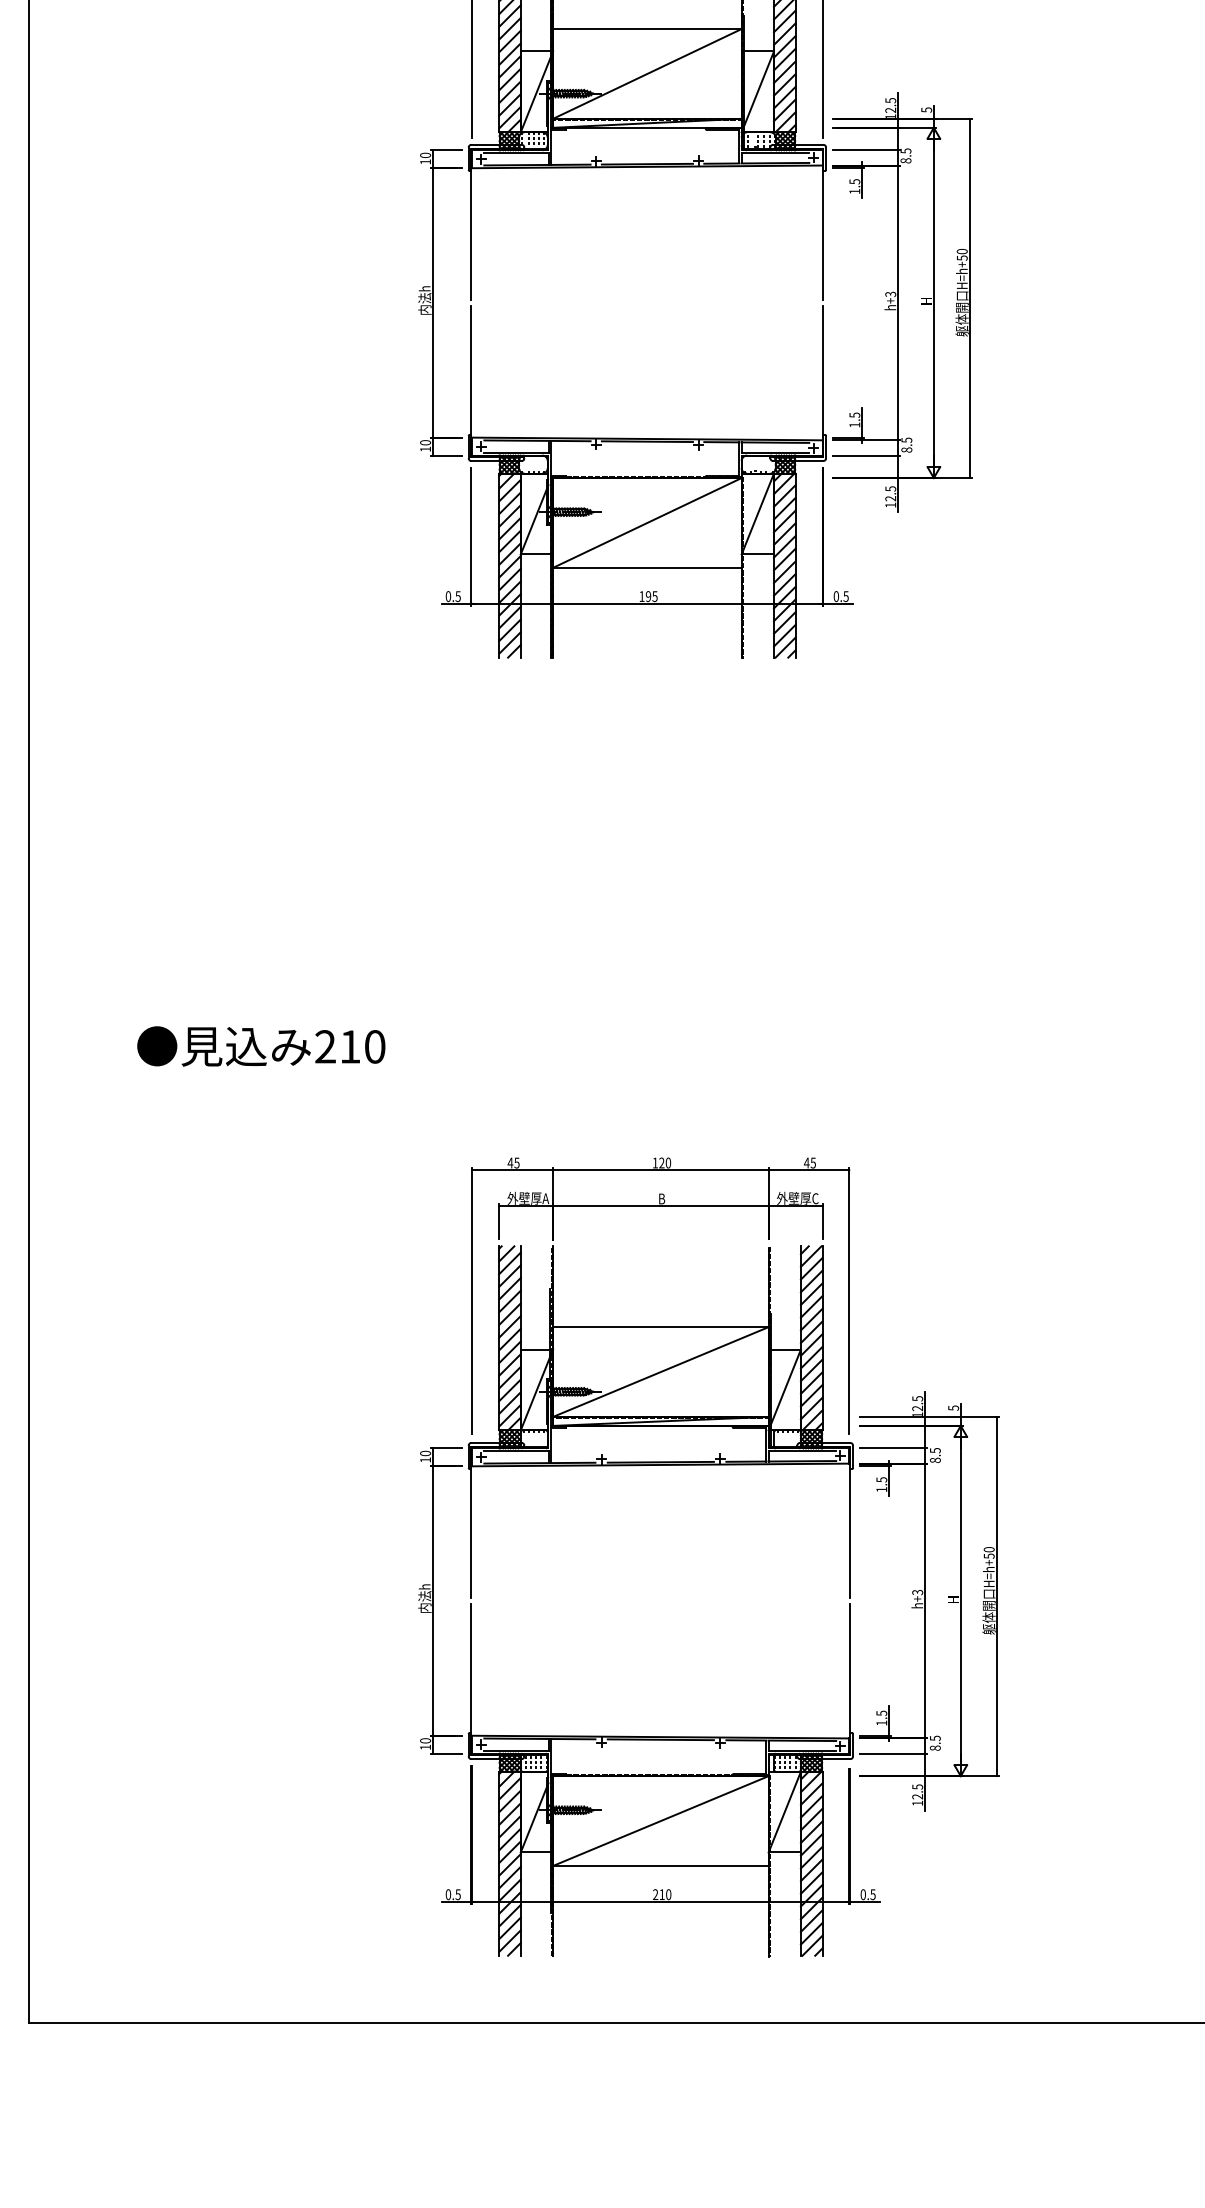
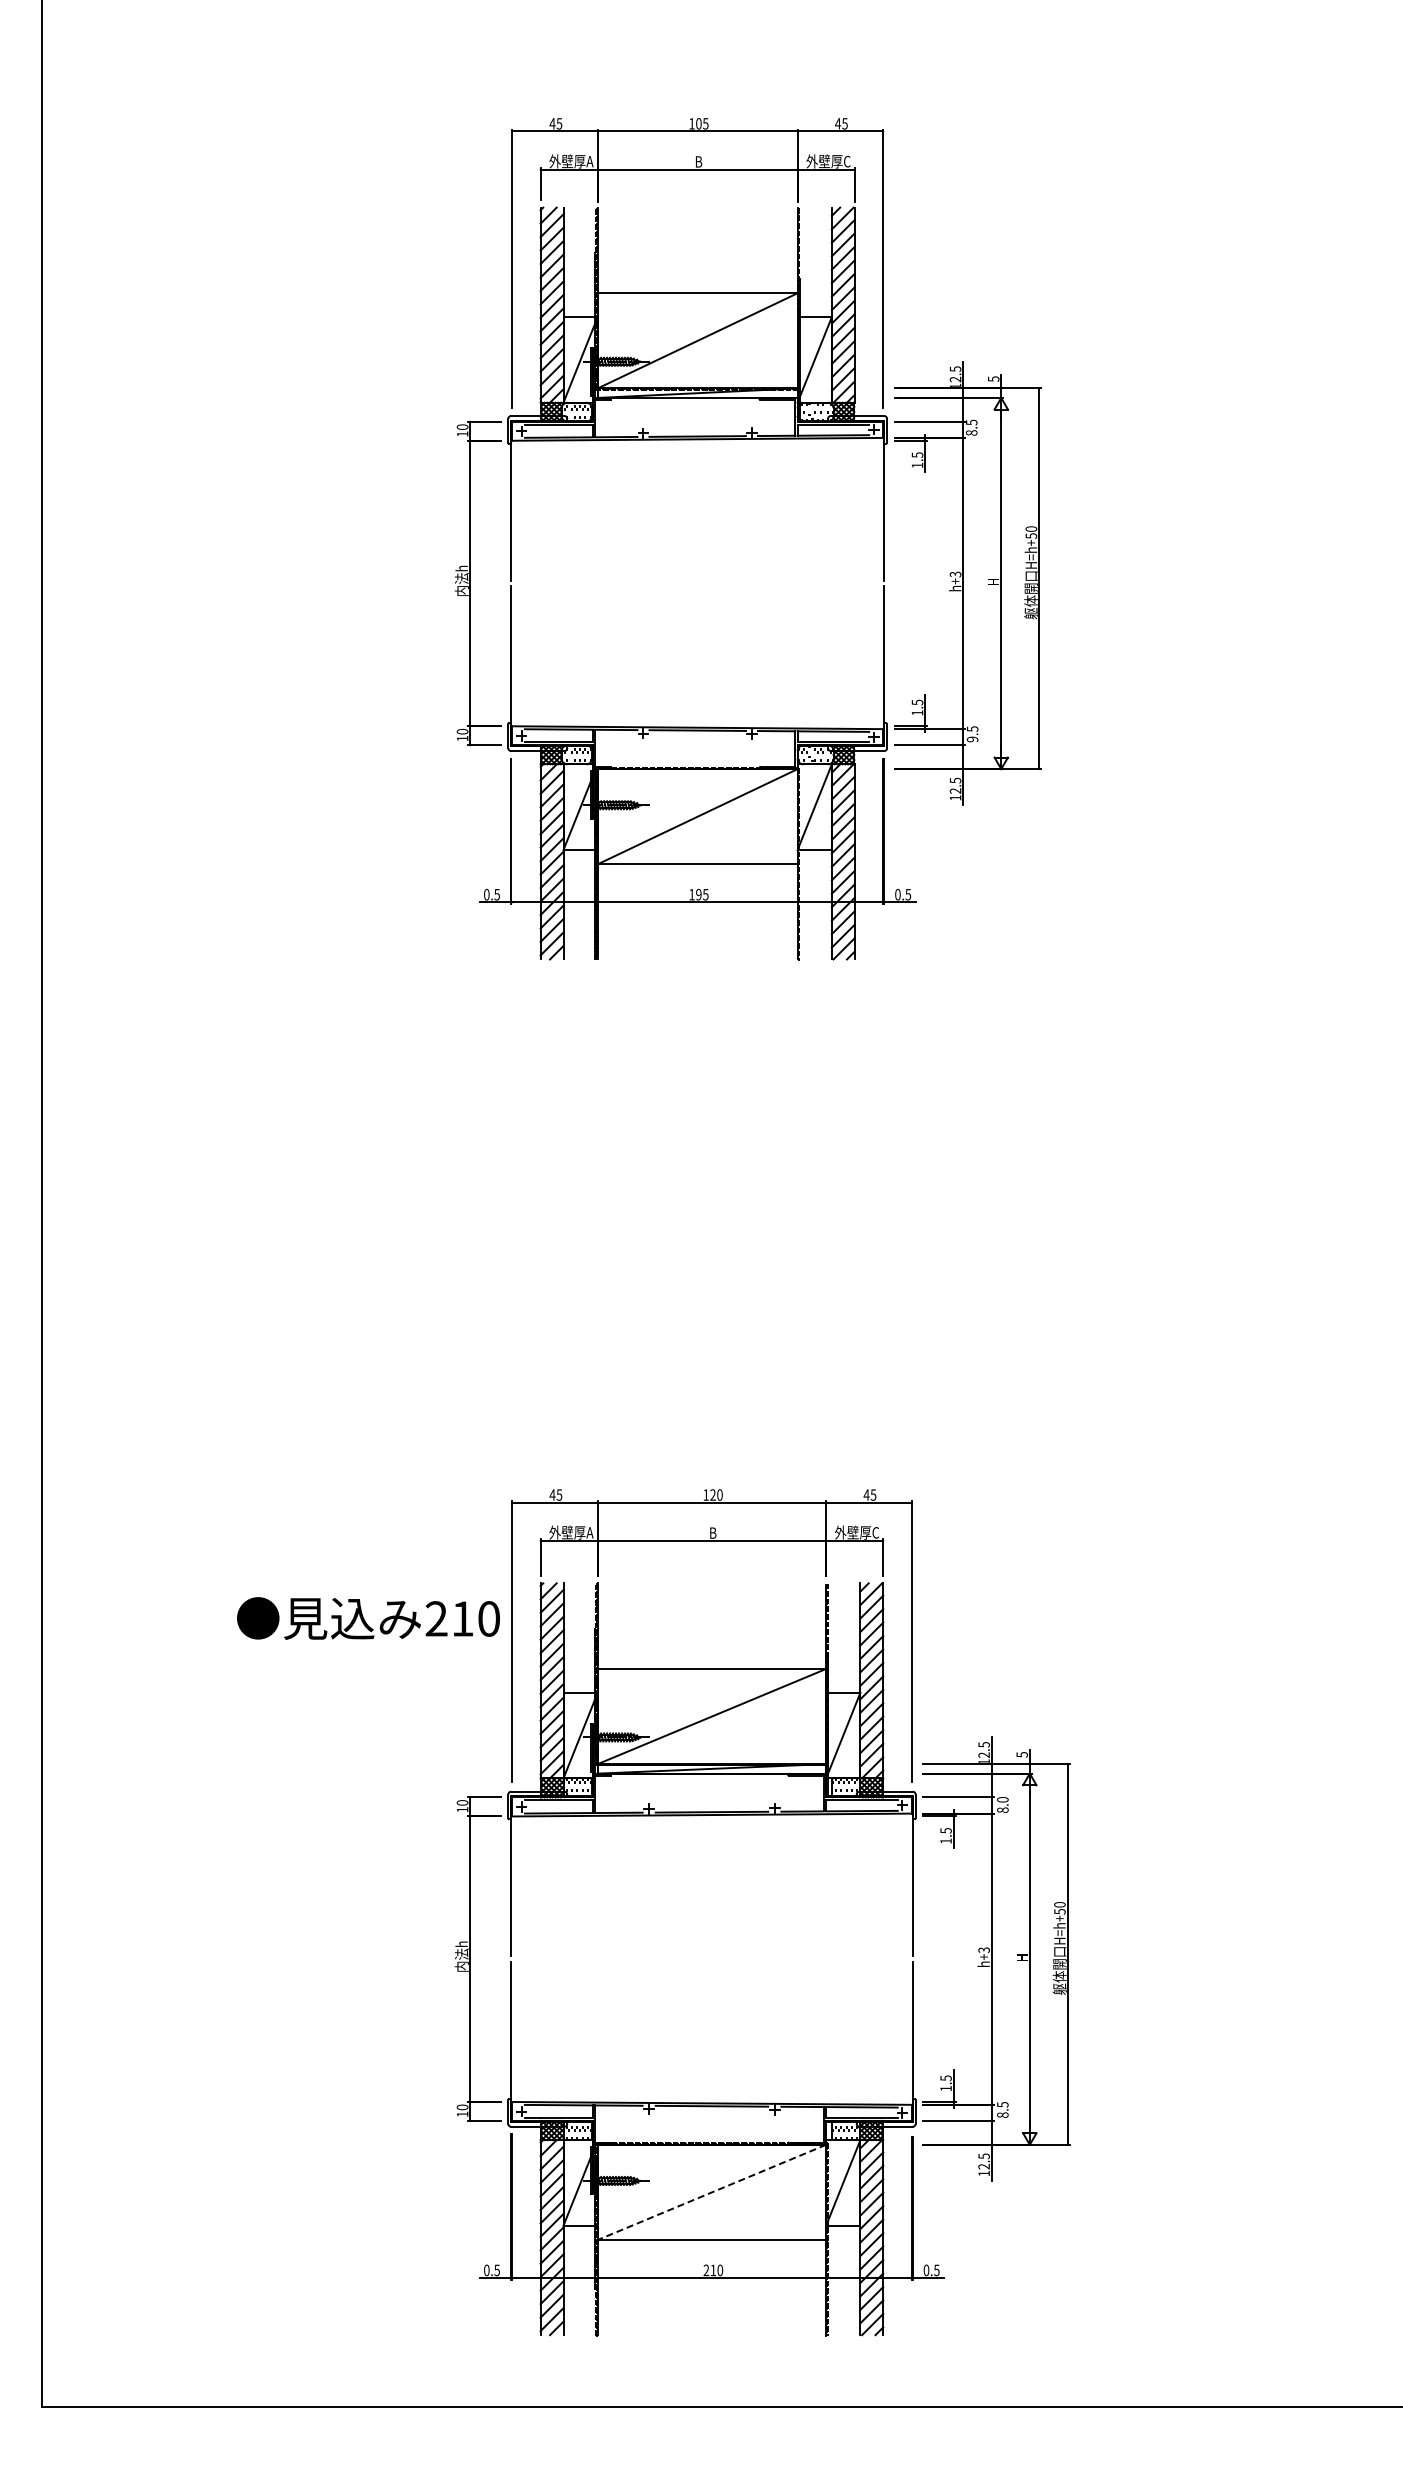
text: (906, 450) -> (972, 739), 8.5 -> 9.5
text: (261, 1046) -> (368, 1618), moved
text: (935, 1450) -> (1002, 1799), 8.5 -> 8.0
line: (660, 1821) -> (711, 2192), solid -> dashed

